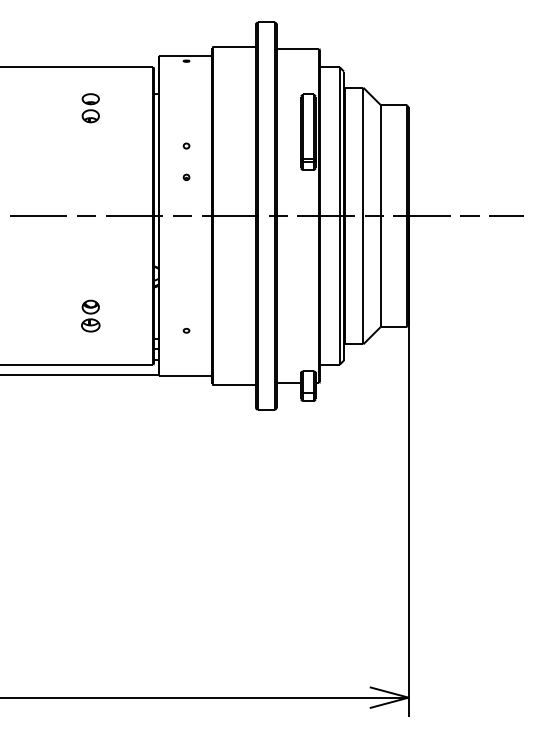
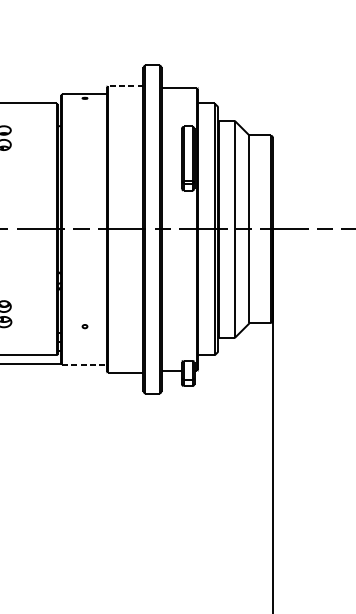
line: (233, 46) -> (124, 85), solid -> dashed
part: (186, 145) -> (84, 169), removed
part: (186, 177) -> (84, 196), removed
line: (185, 375) -> (84, 364), solid -> dashed

